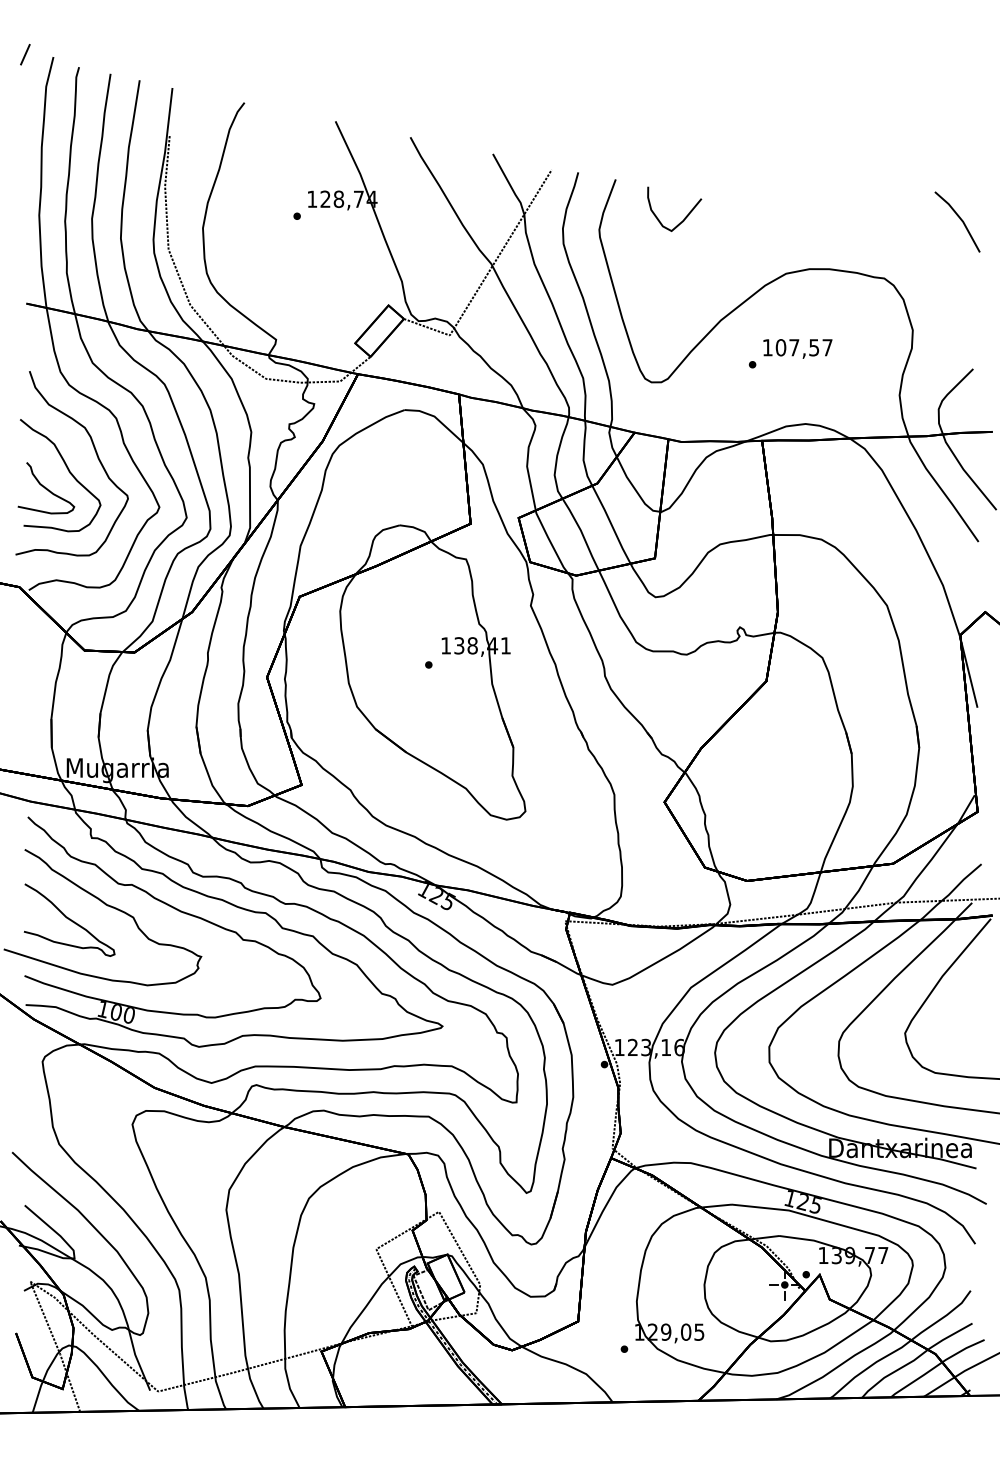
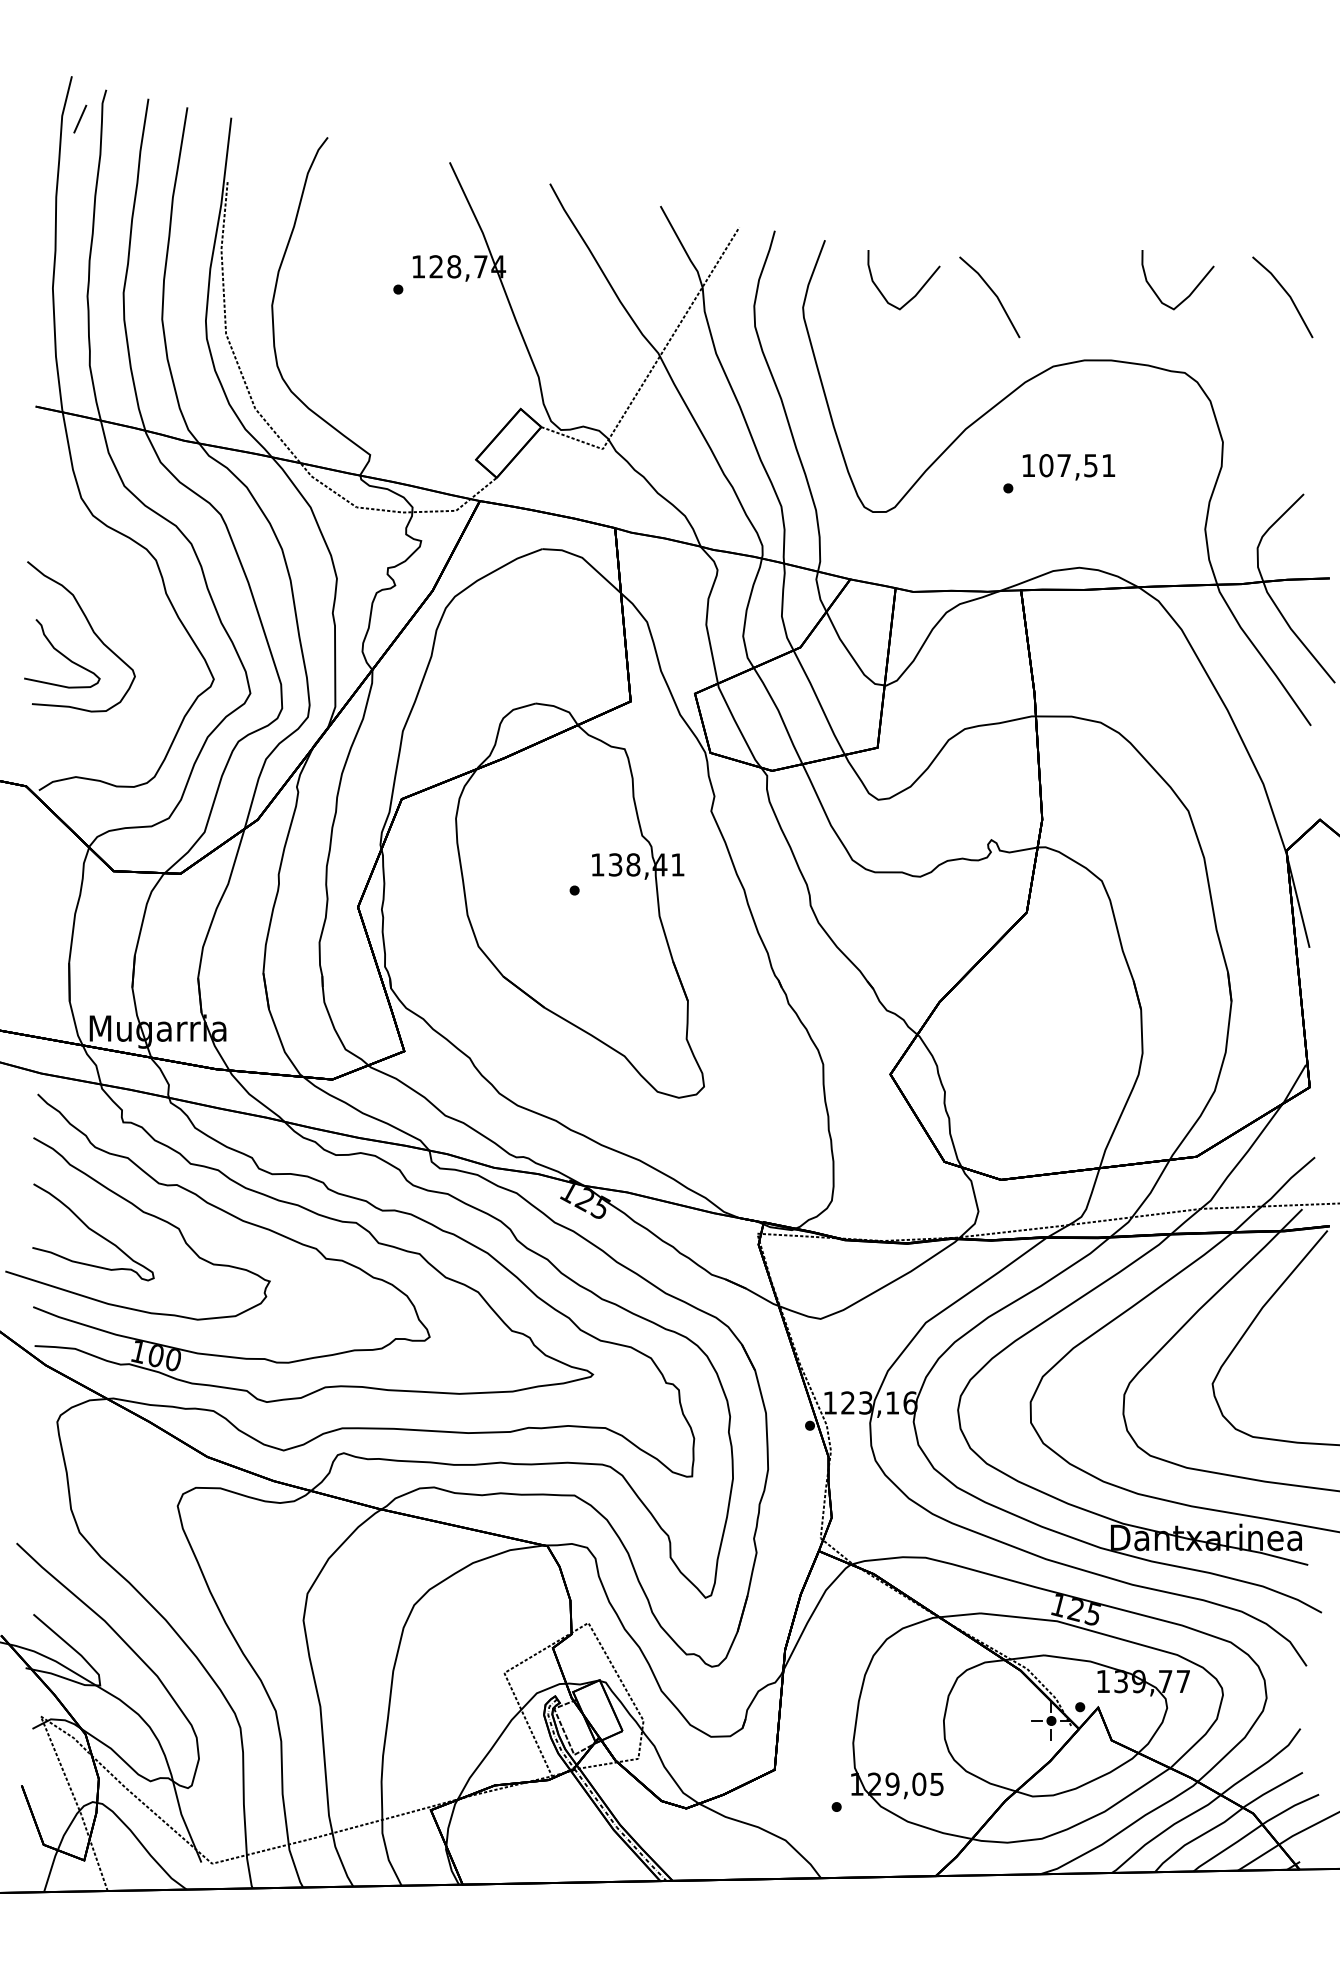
line: (25, 54) -> (80, 118), moved
curve: (889, 217) -> (1191, 291), added
line: (742, 220) -> (994, 295), added
text: (827, 347) -> (1108, 465), 107,57 -> 107,51
curve: (96, 455) -> (129, 609), removed

